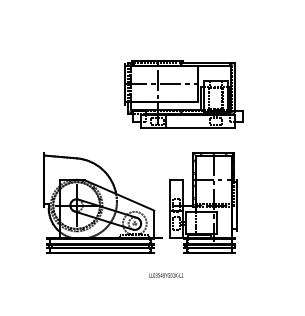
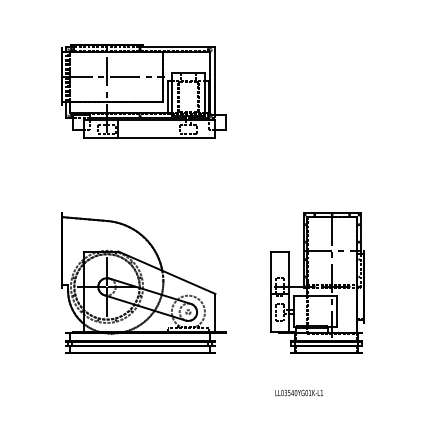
part: (183, 94) -> (143, 91), moved
part: (203, 202) -> (317, 282), moved
text: (166, 275) -> (299, 392), moved

